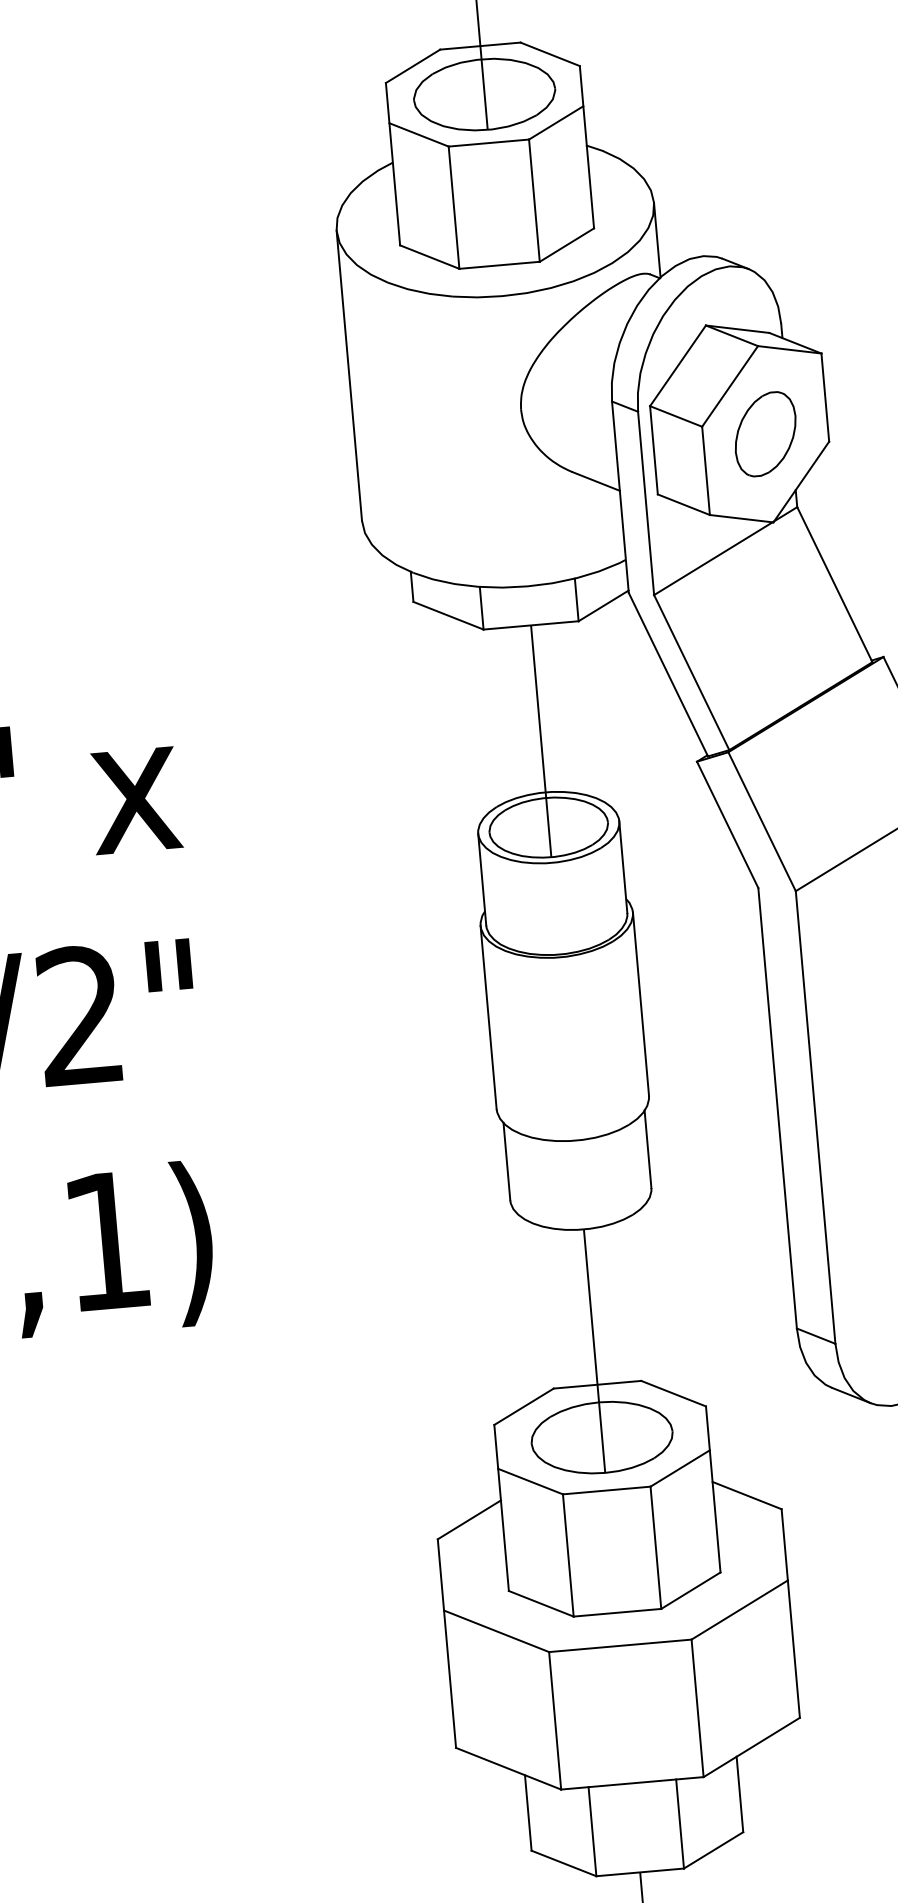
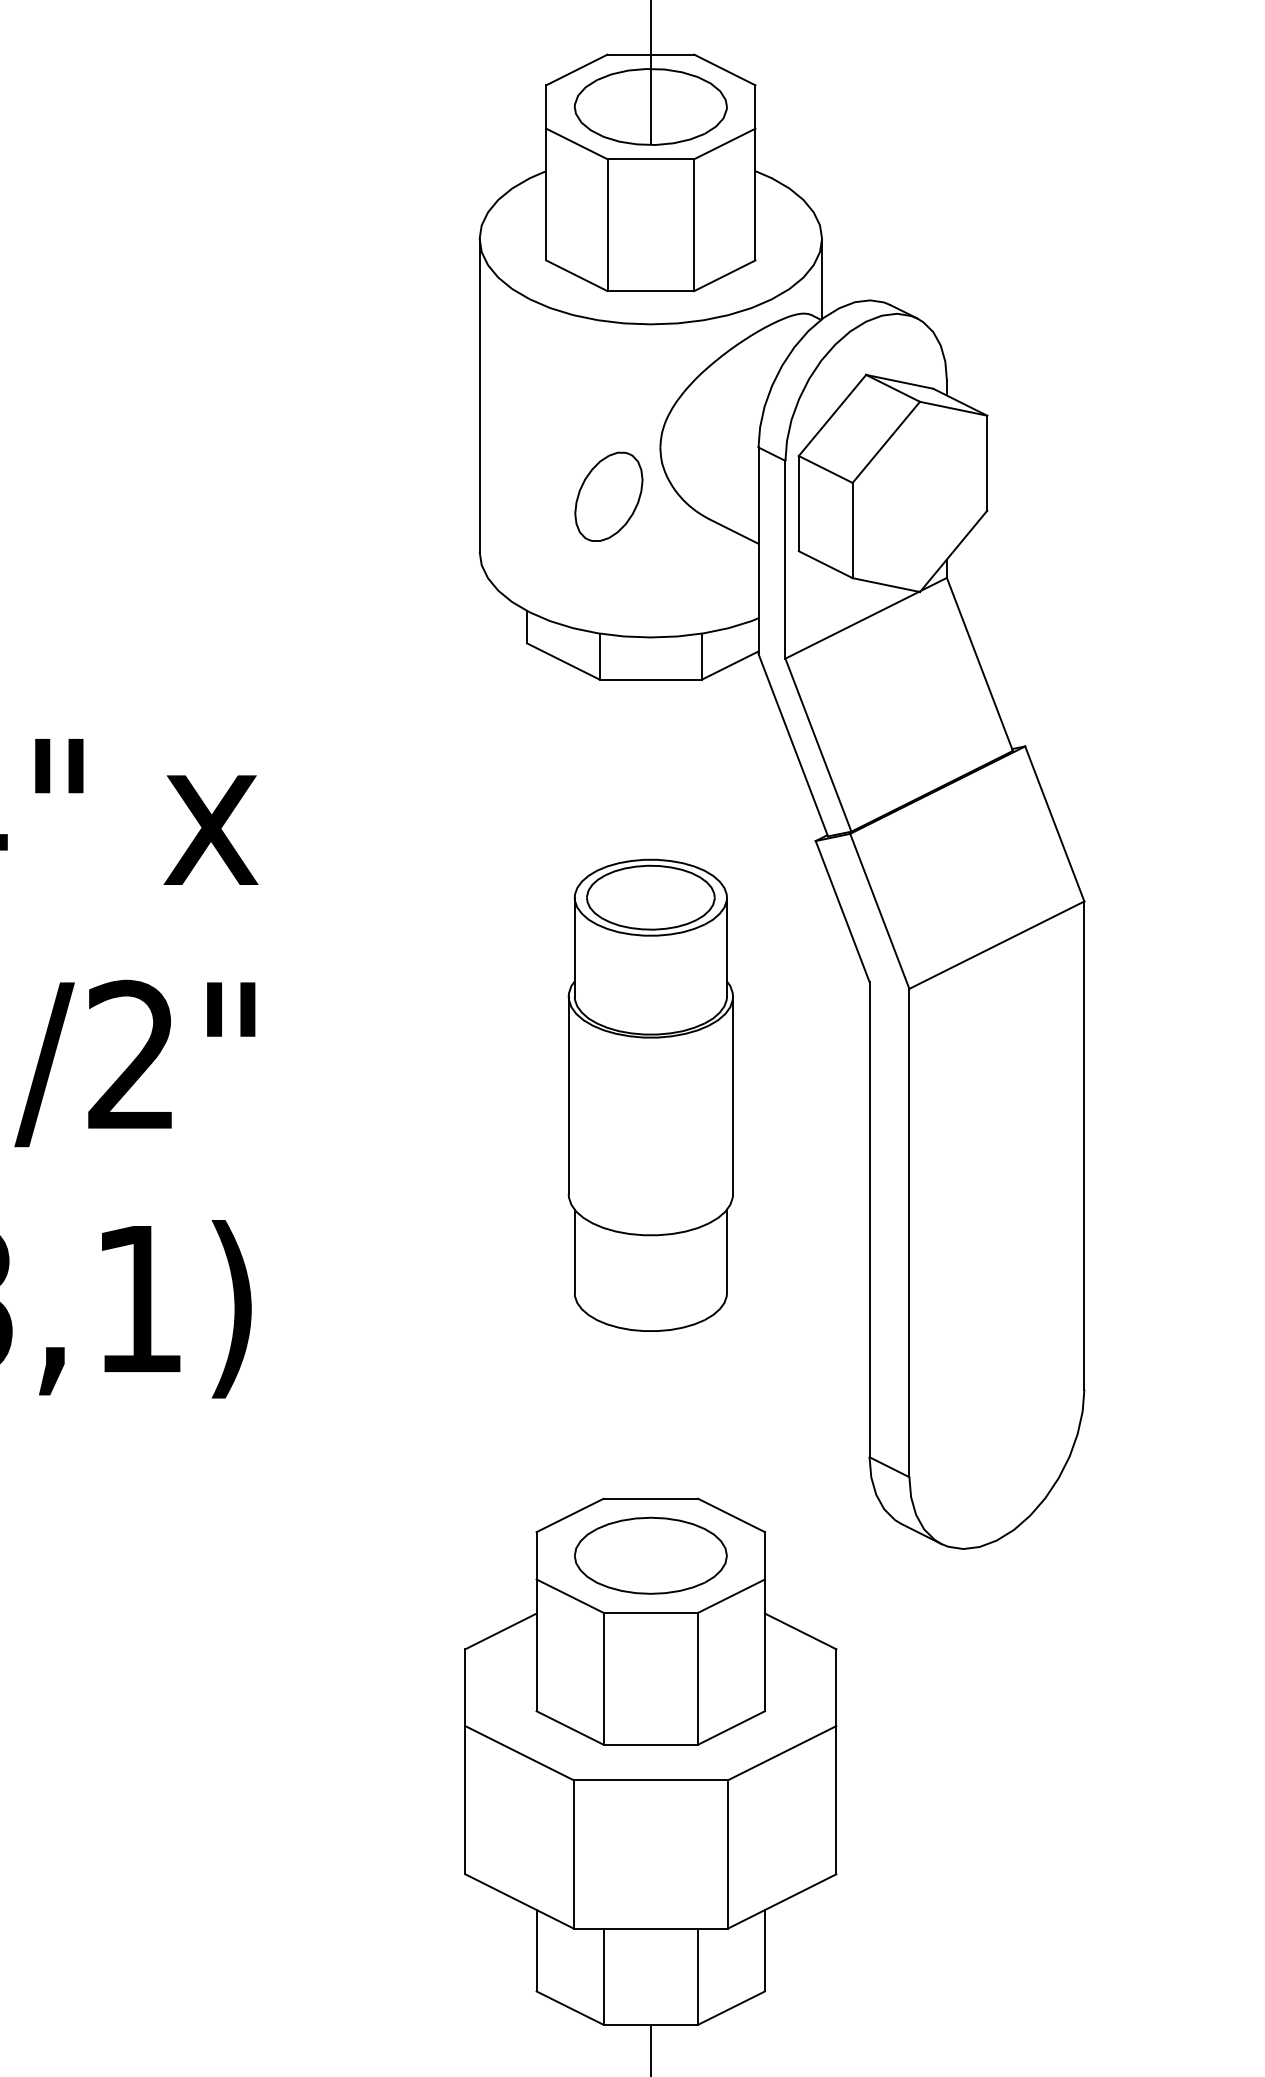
part: (765, 433) -> (608, 496), moved
line: (540, 741) -> (650, 804), removed
line: (594, 1351) -> (650, 1462), removed

